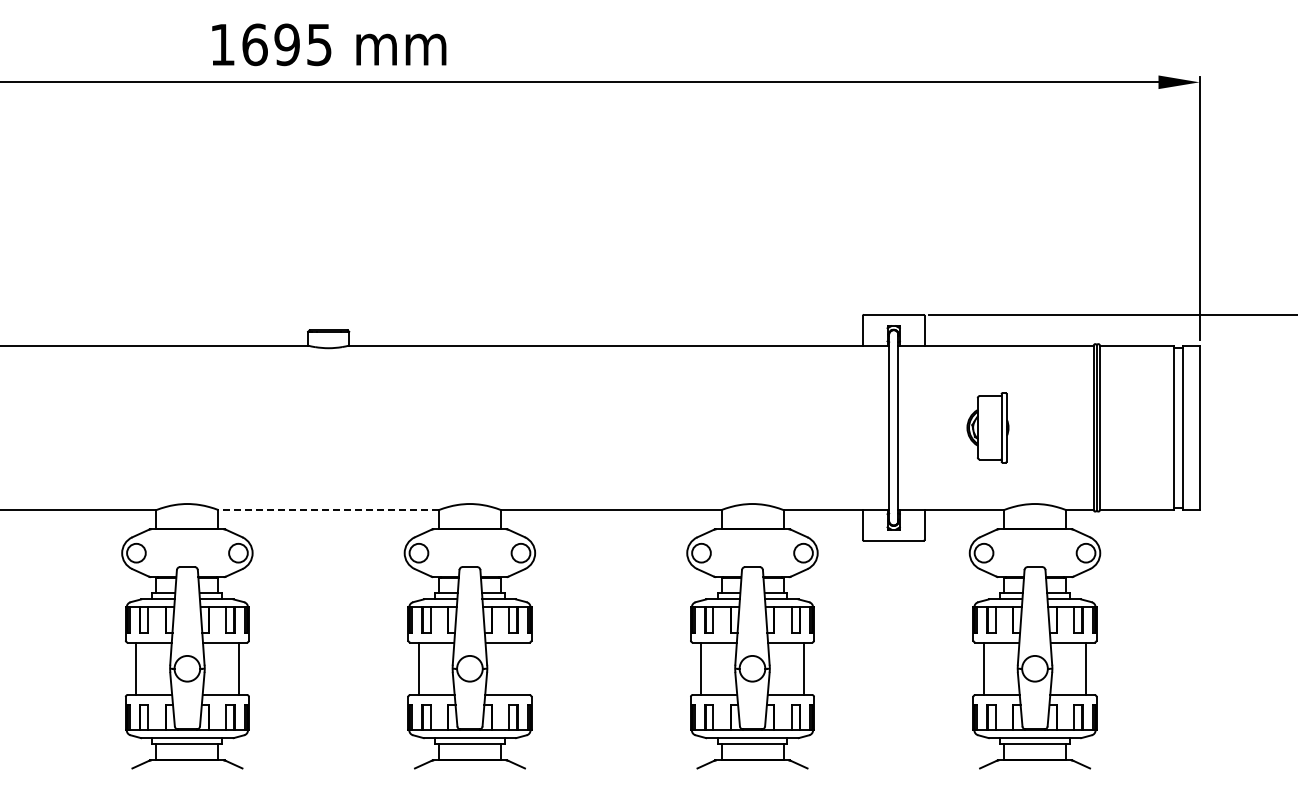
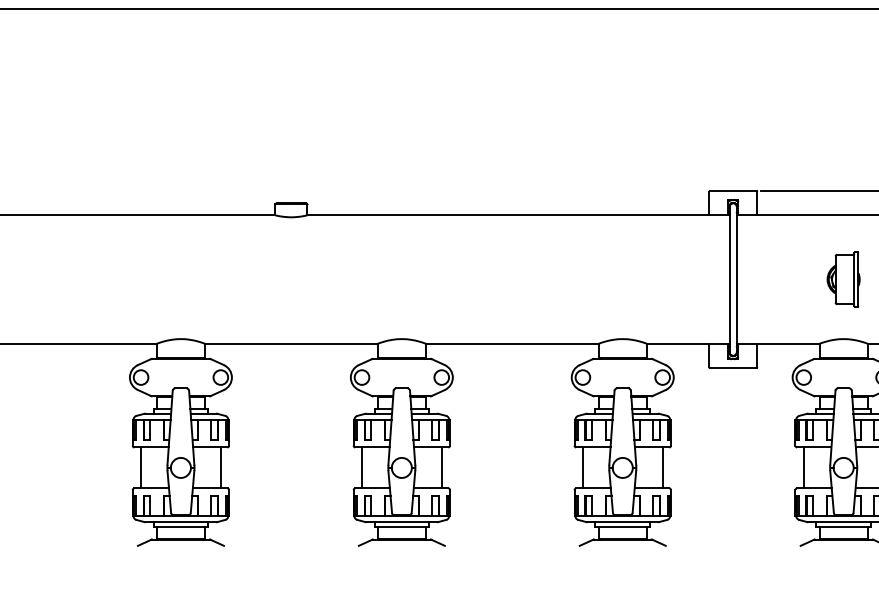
part: (987, 427) -> (843, 279), moved
line: (328, 510) -> (291, 344), dashed -> solid
line: (521, 668) -> (442, 467), added

